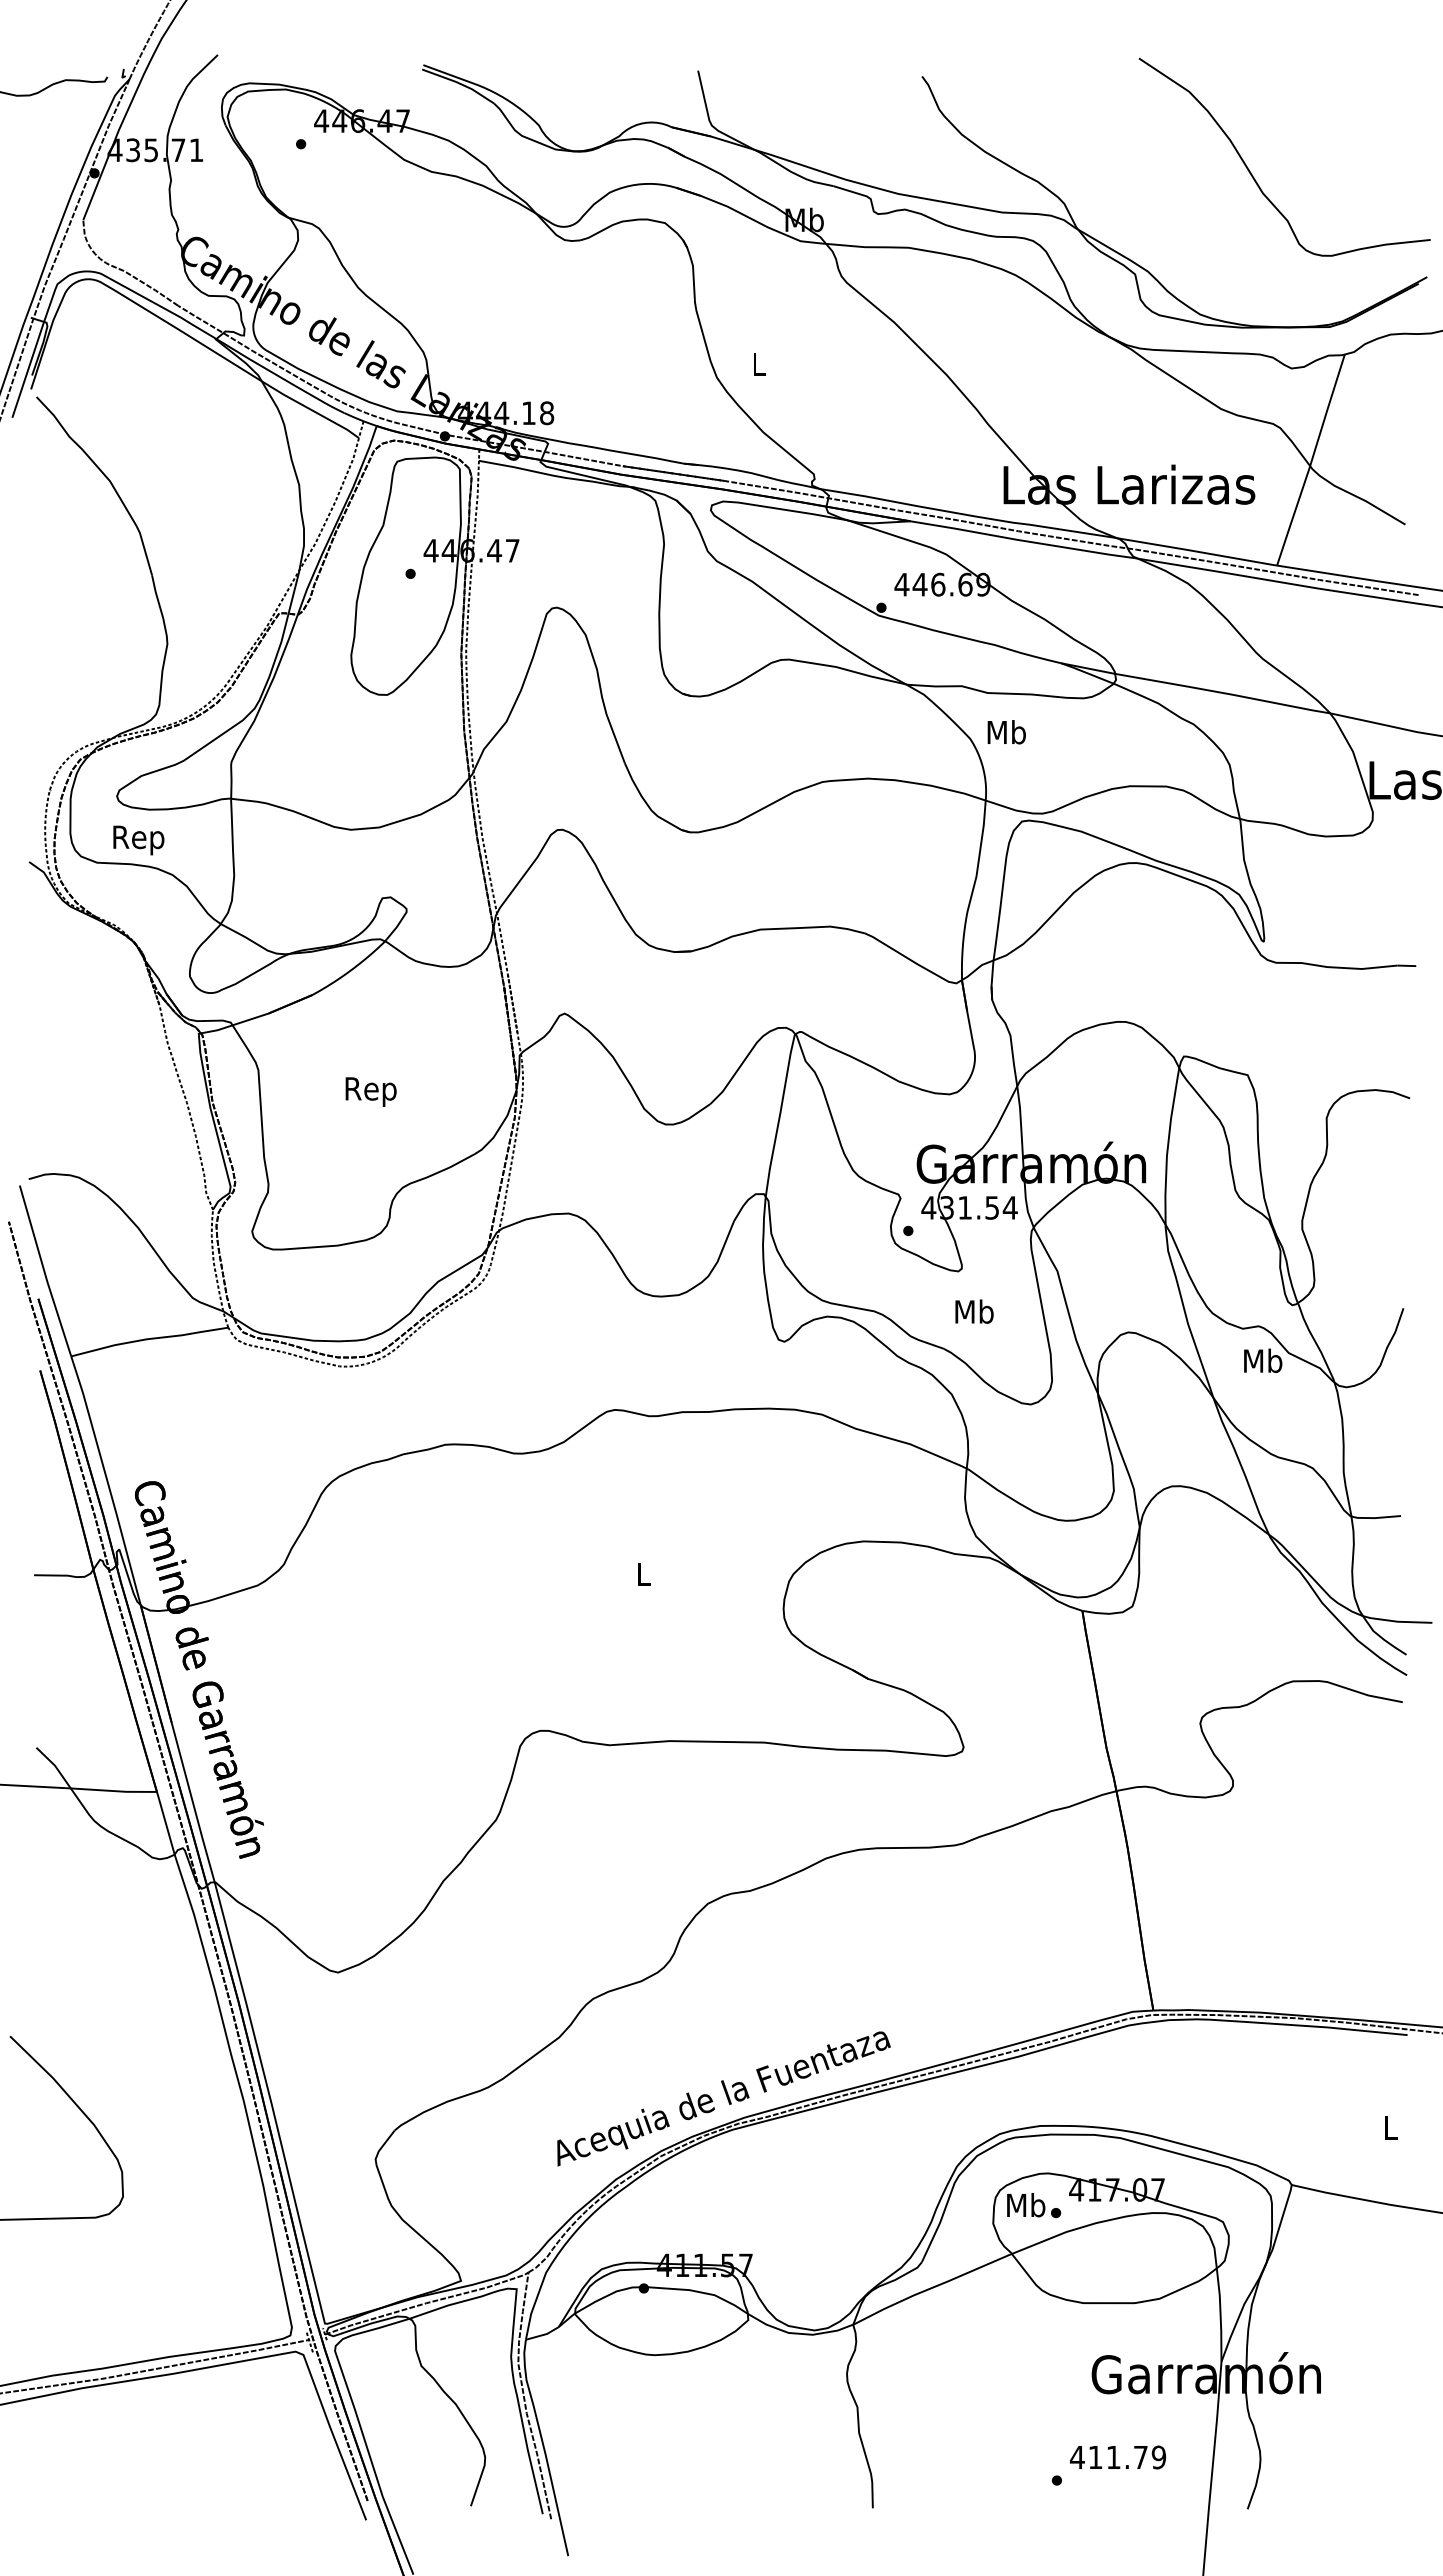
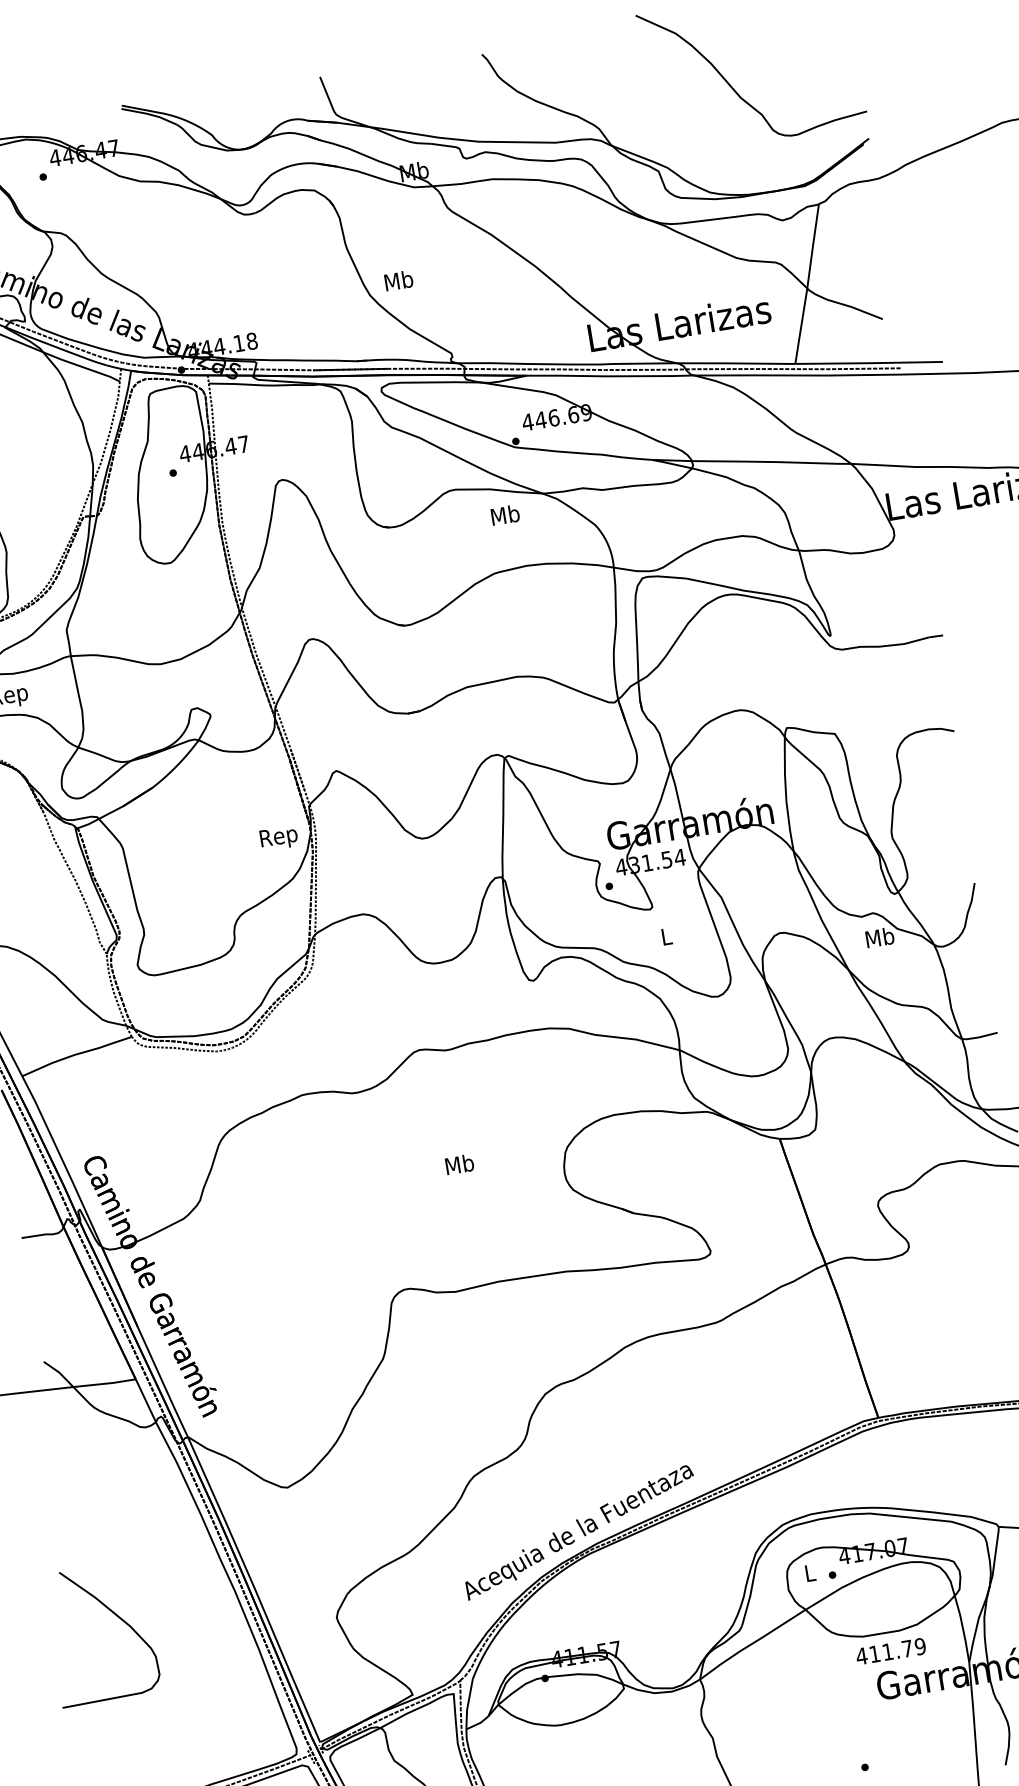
text: (759, 364) -> (399, 280), L -> Mb
text: (1006, 732) -> (505, 515), moved
text: (370, 1091) -> (278, 838), moved
text: (974, 1311) -> (666, 936), Mb -> L
text: (643, 1573) -> (459, 1164), L -> Mb
text: (1026, 2205) -> (810, 1573), Mb -> L
text: (1118, 2457) -> (891, 1651), moved

